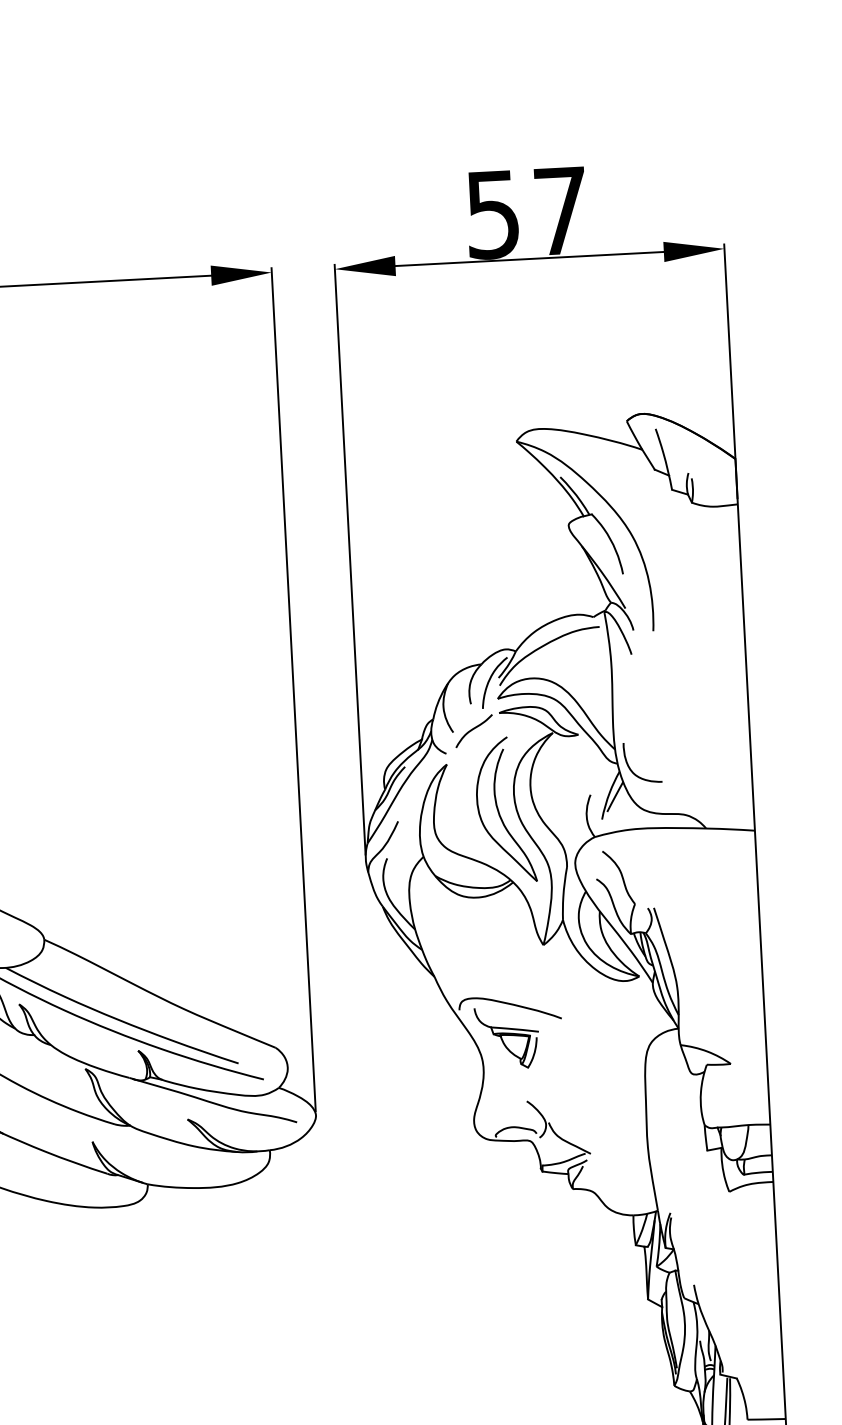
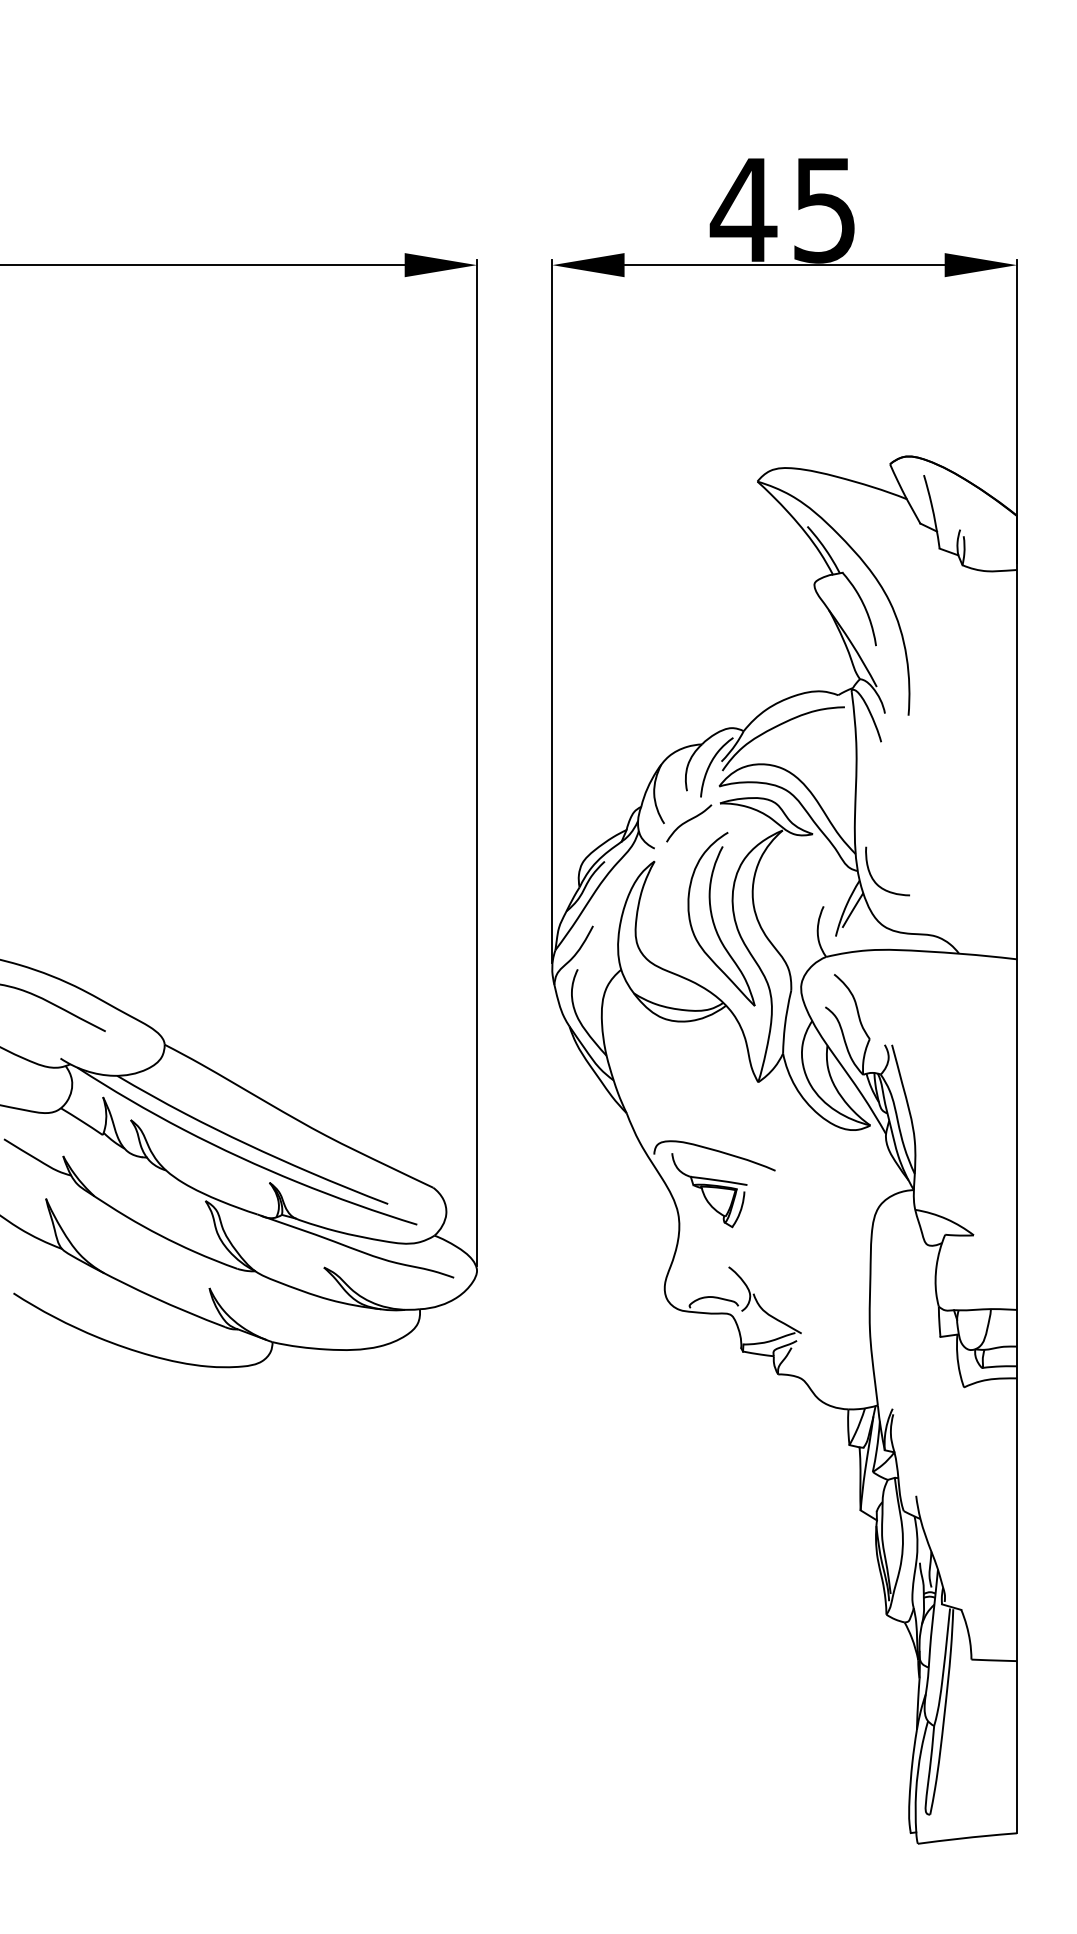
text: (524, 213) -> (781, 210), 57 -> 45

